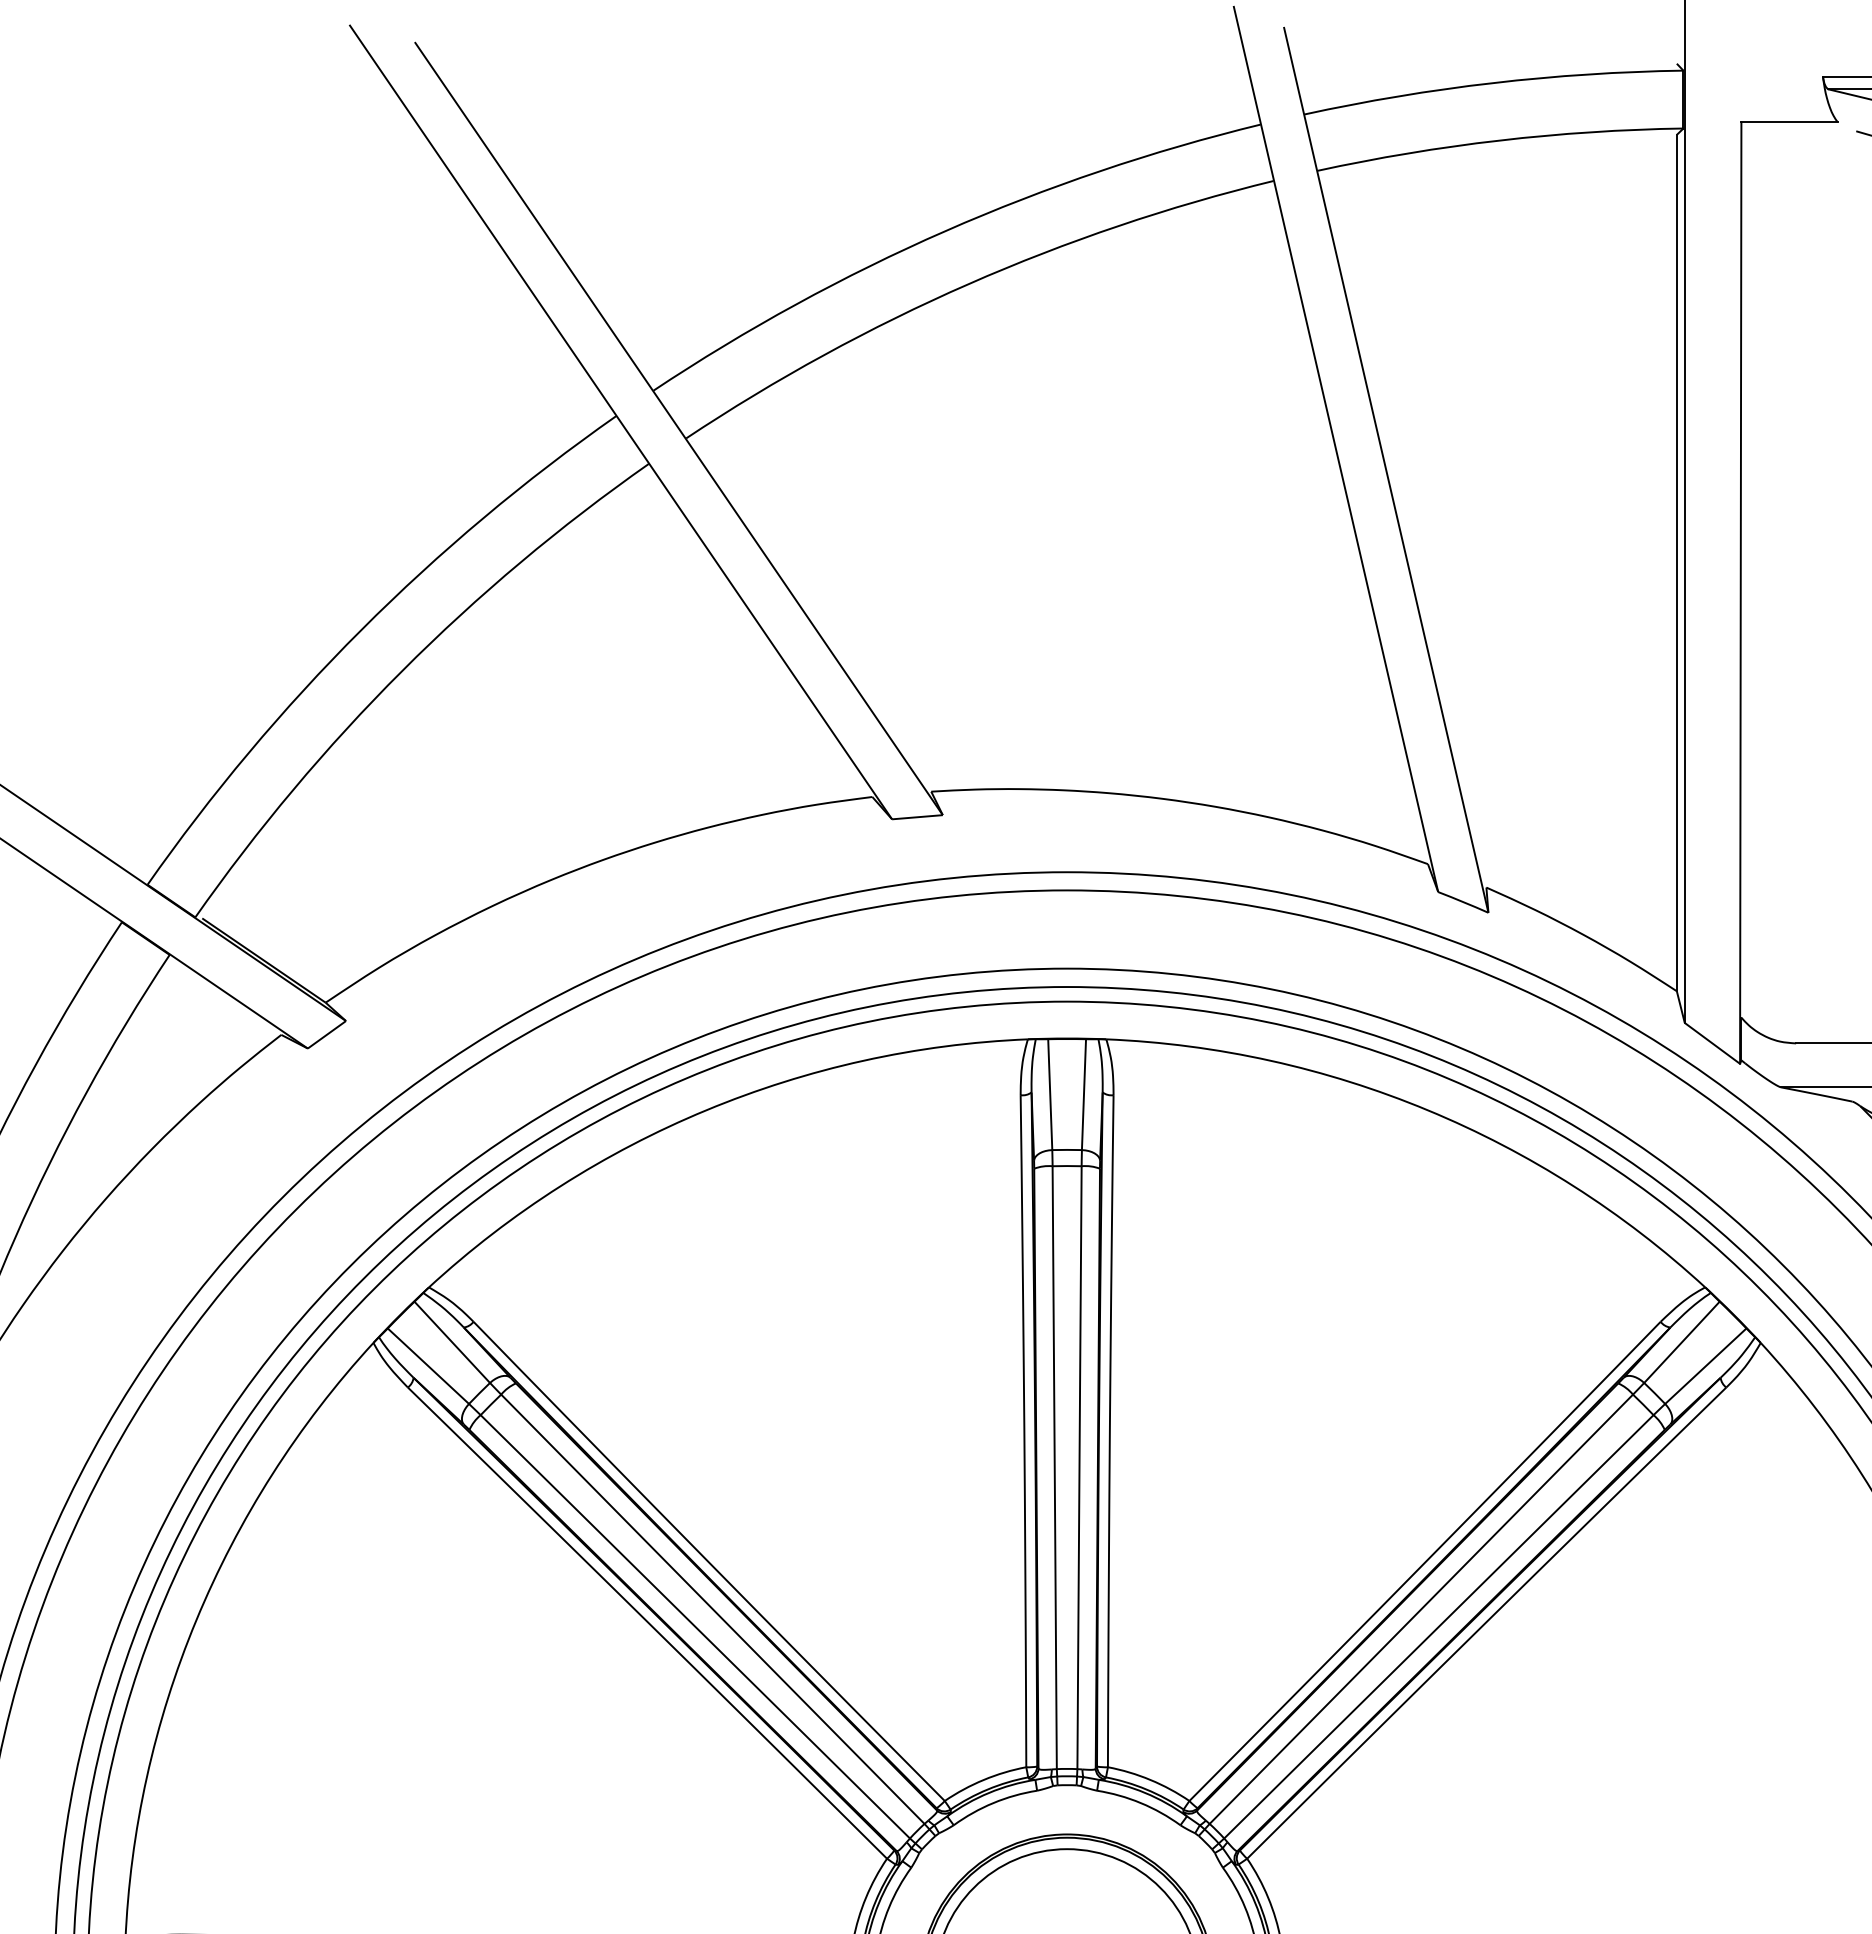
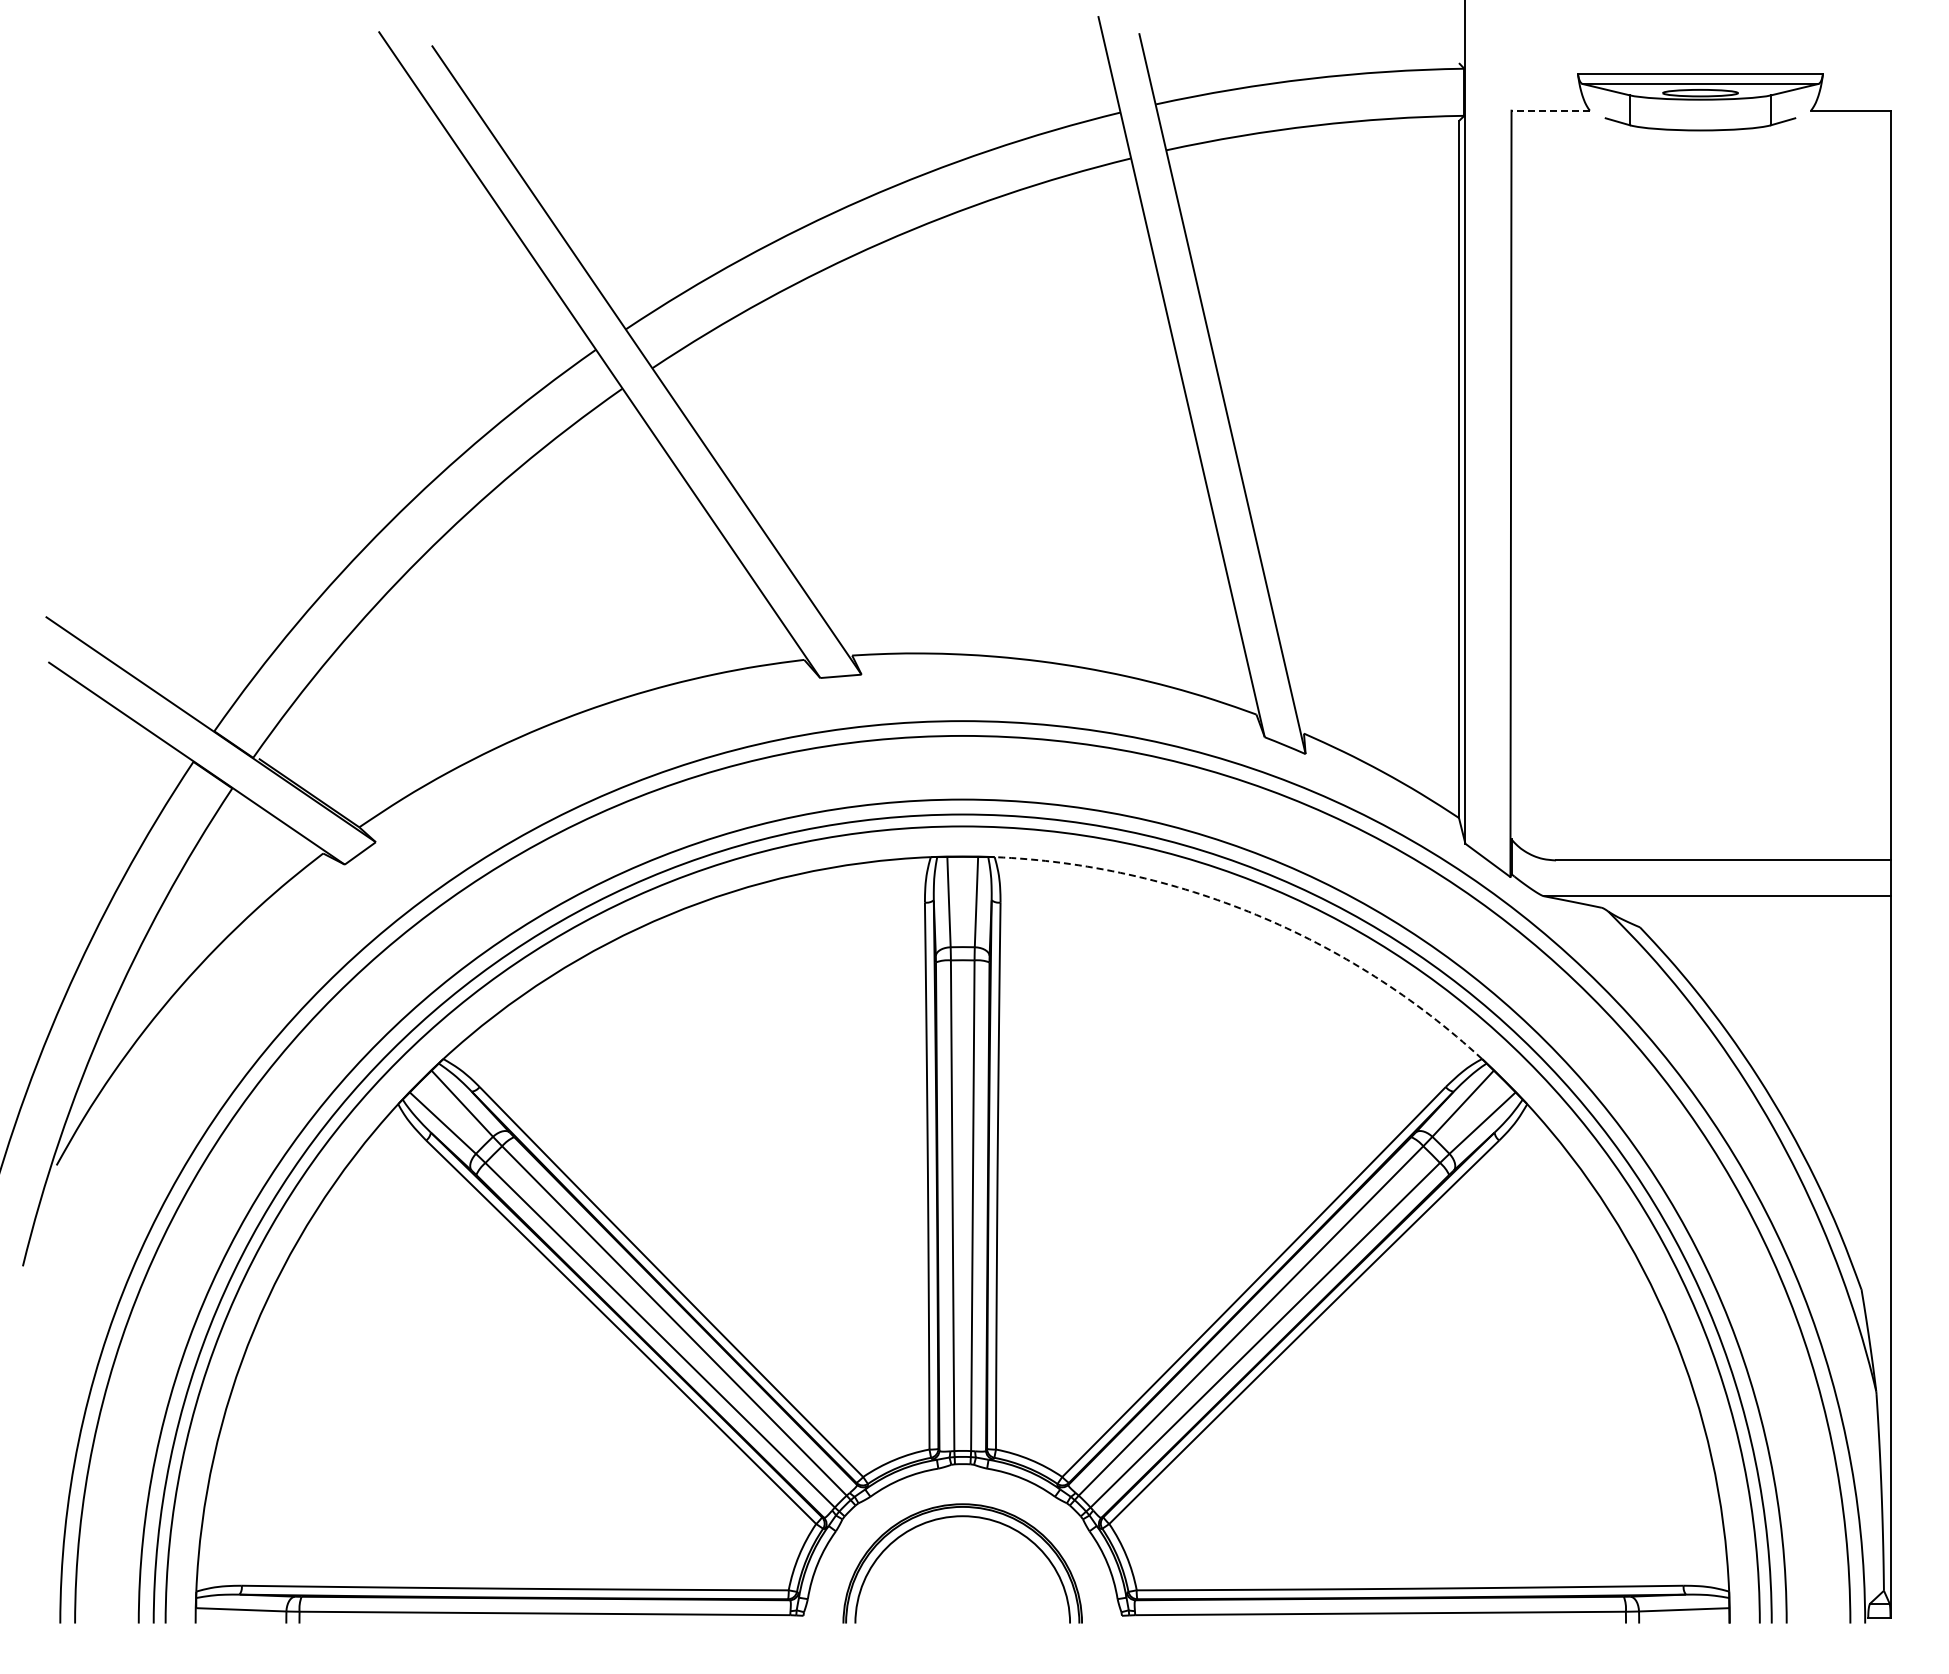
line: (1789, 121) -> (1550, 110), solid -> dashed
arc: (1428, 1109) -> (1256, 914), solid -> dashed

